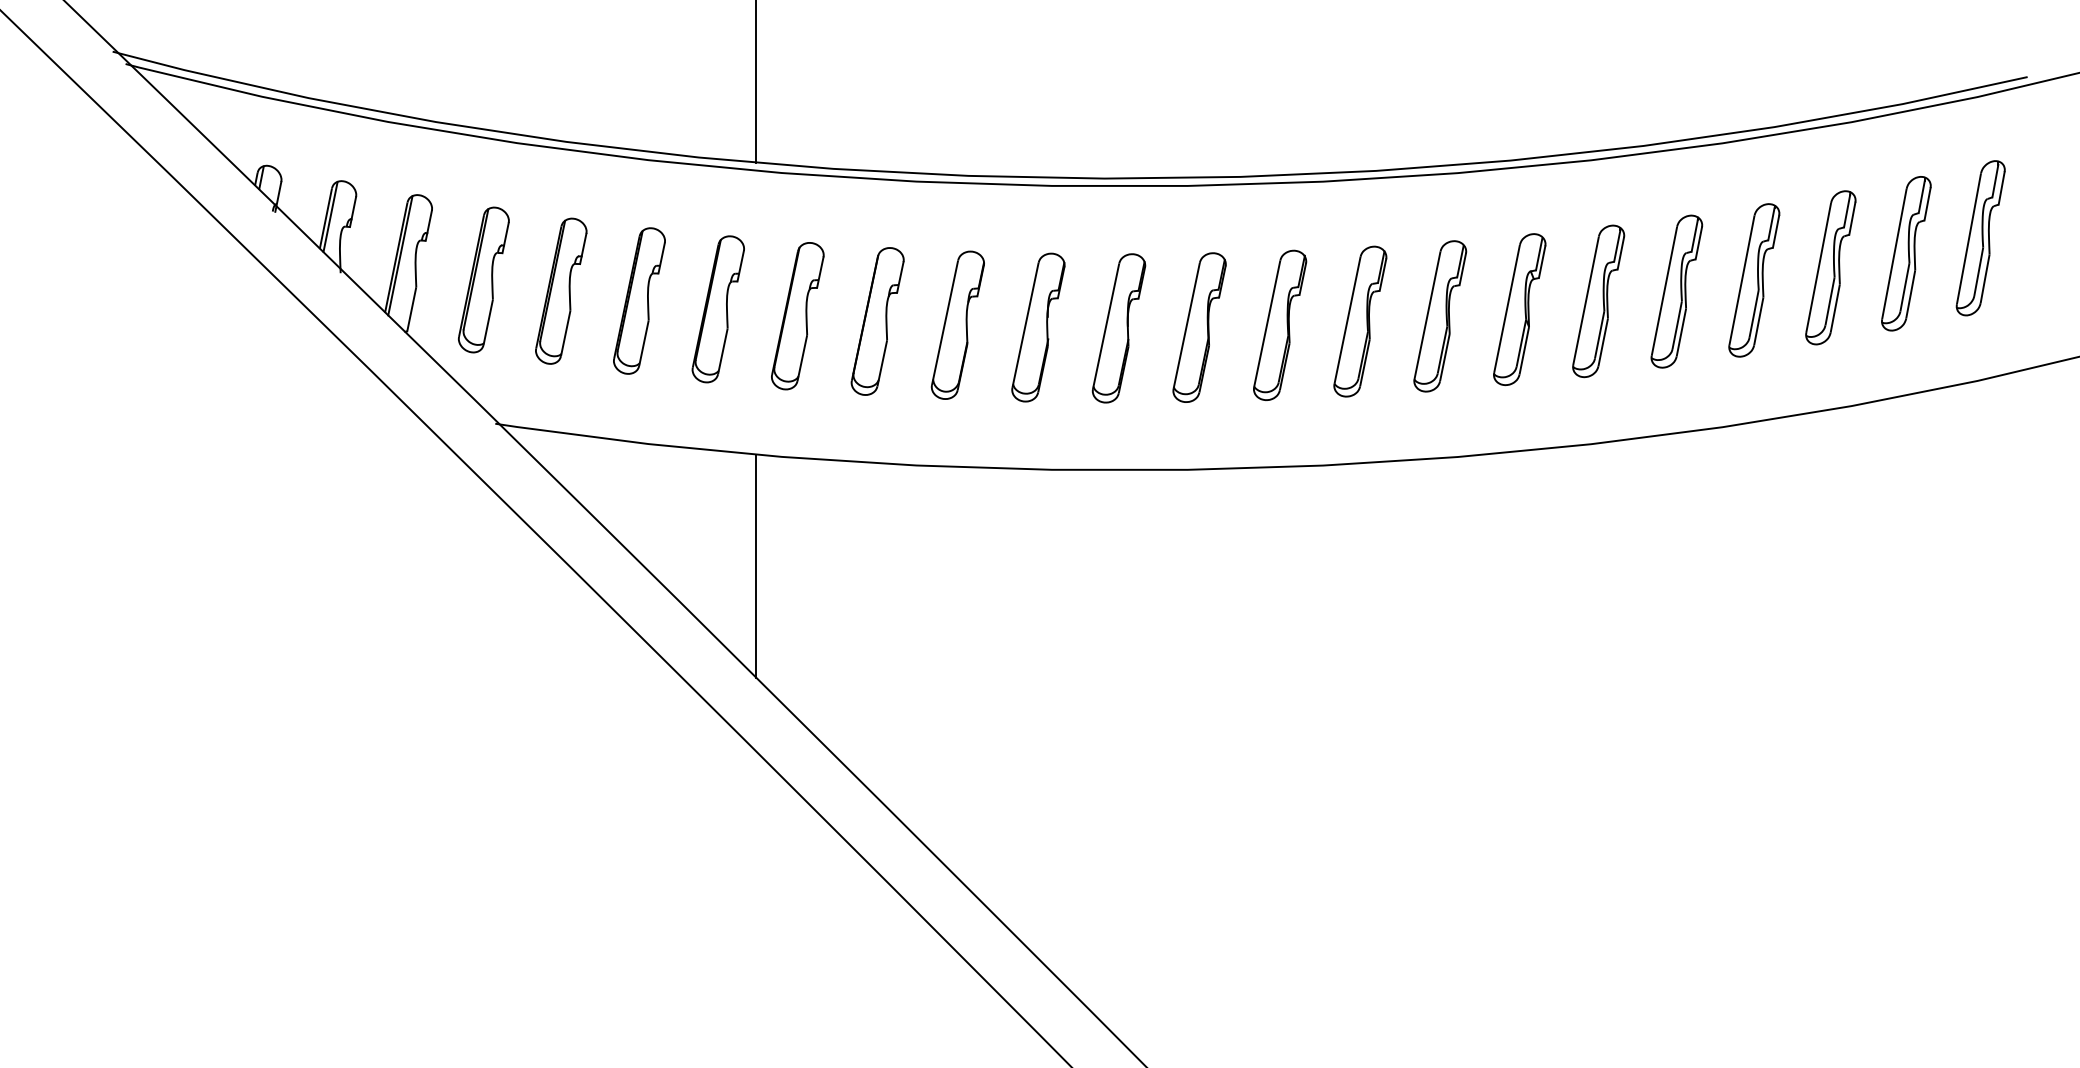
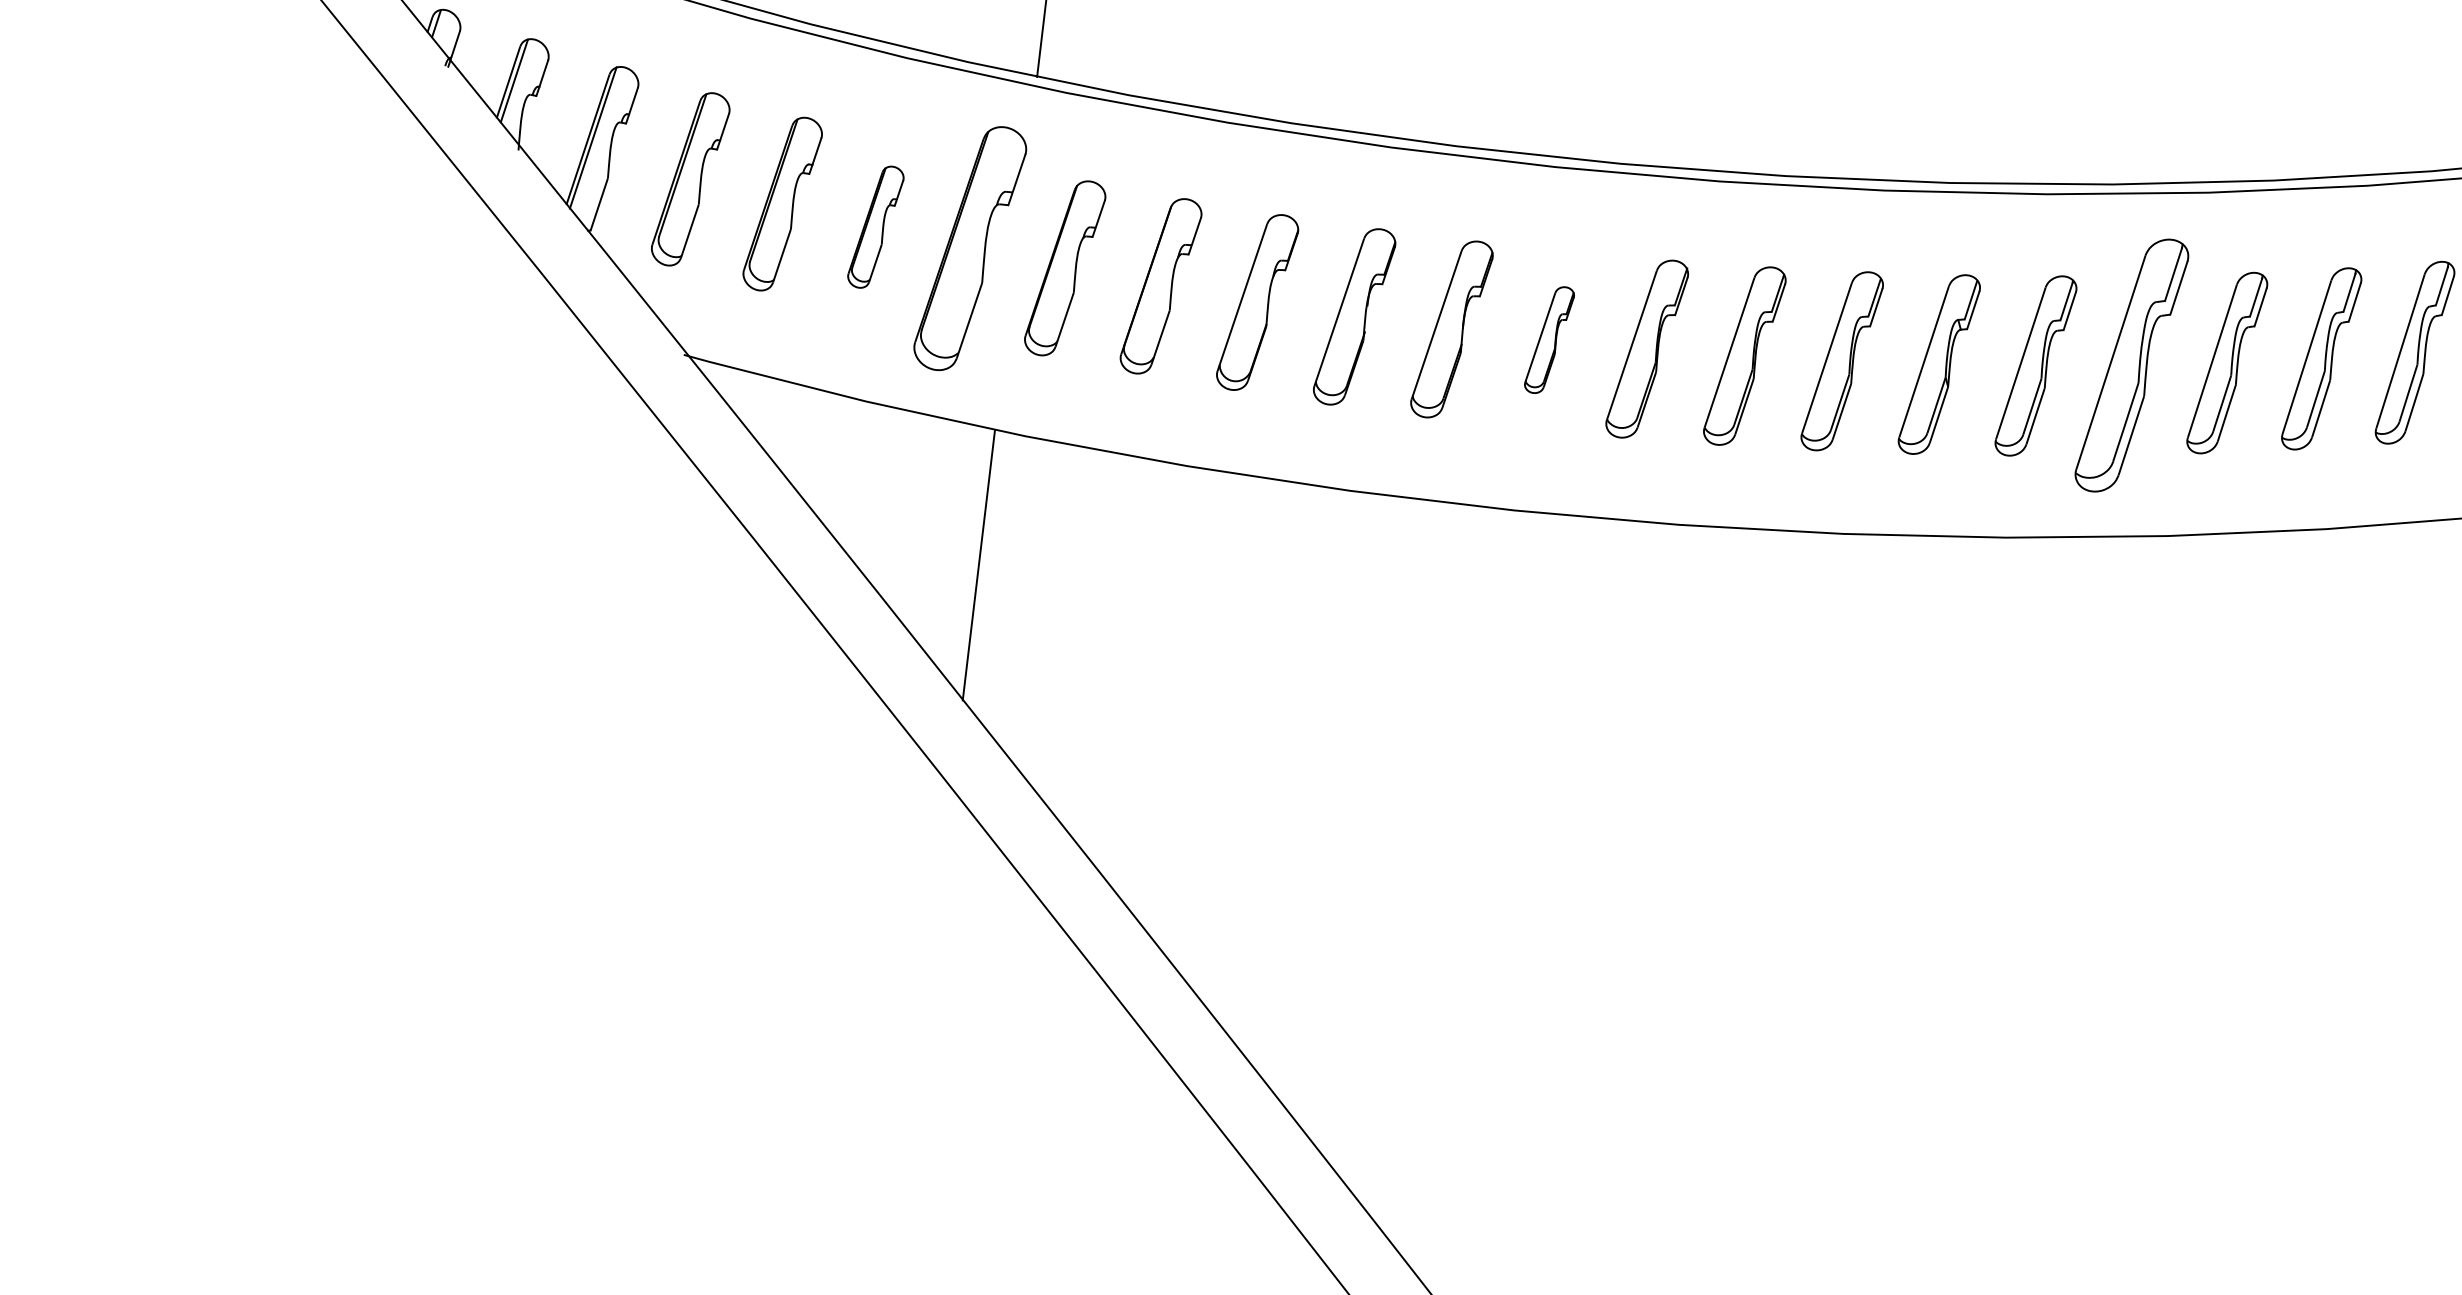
part: (1676, 291) -> (2131, 365), size x1.4
part: (639, 300) -> (876, 226), size x0.7
part: (717, 309) -> (969, 248), size x1.4
part: (1199, 327) -> (1549, 340), size x0.6

